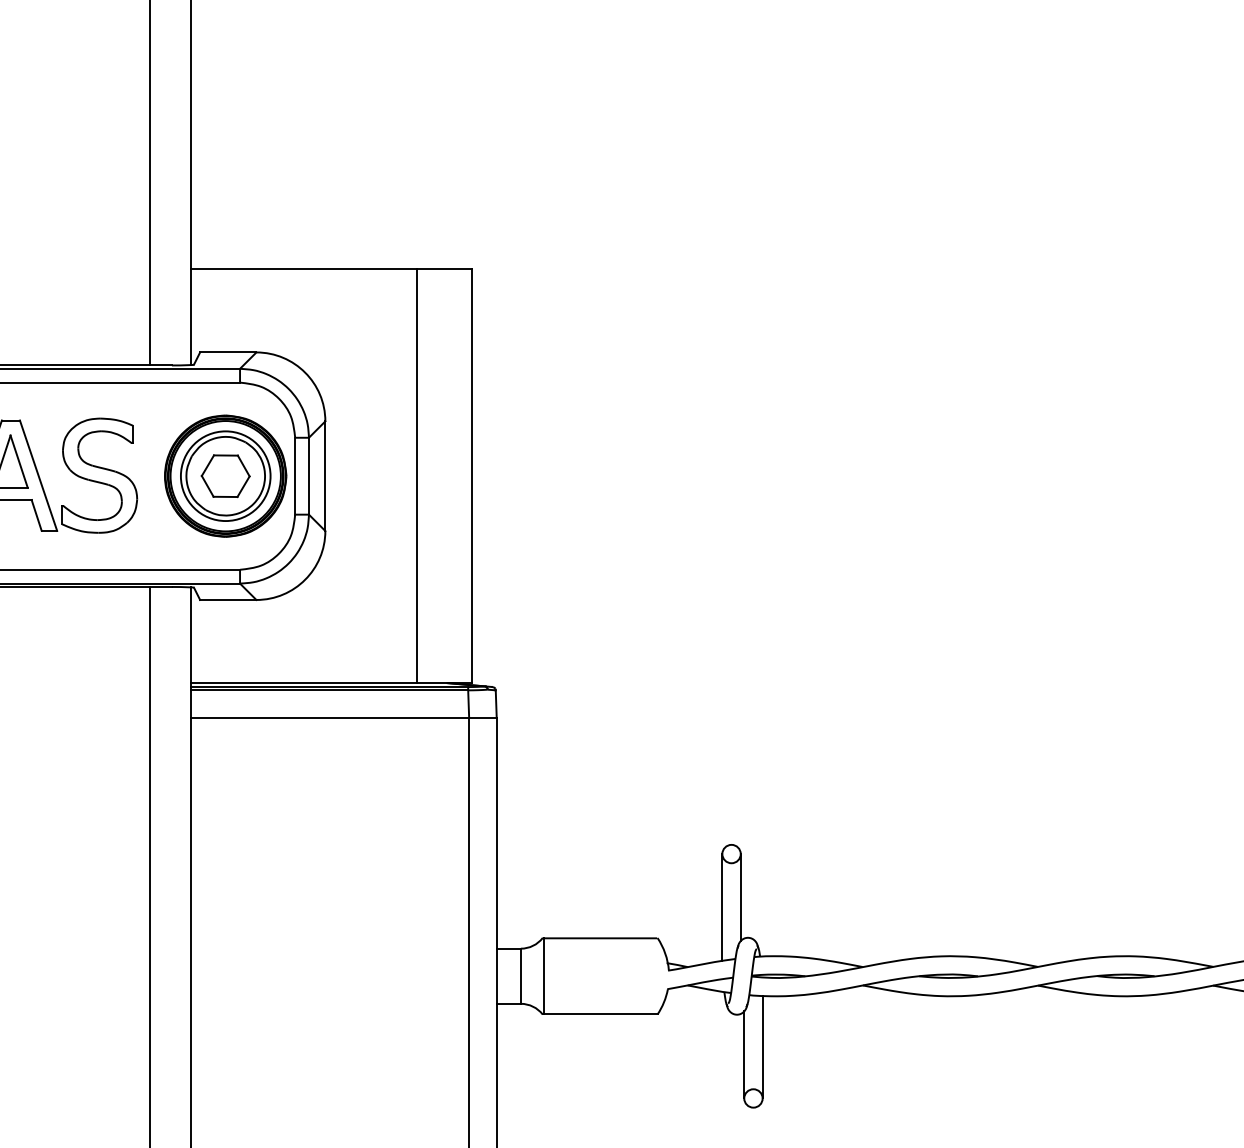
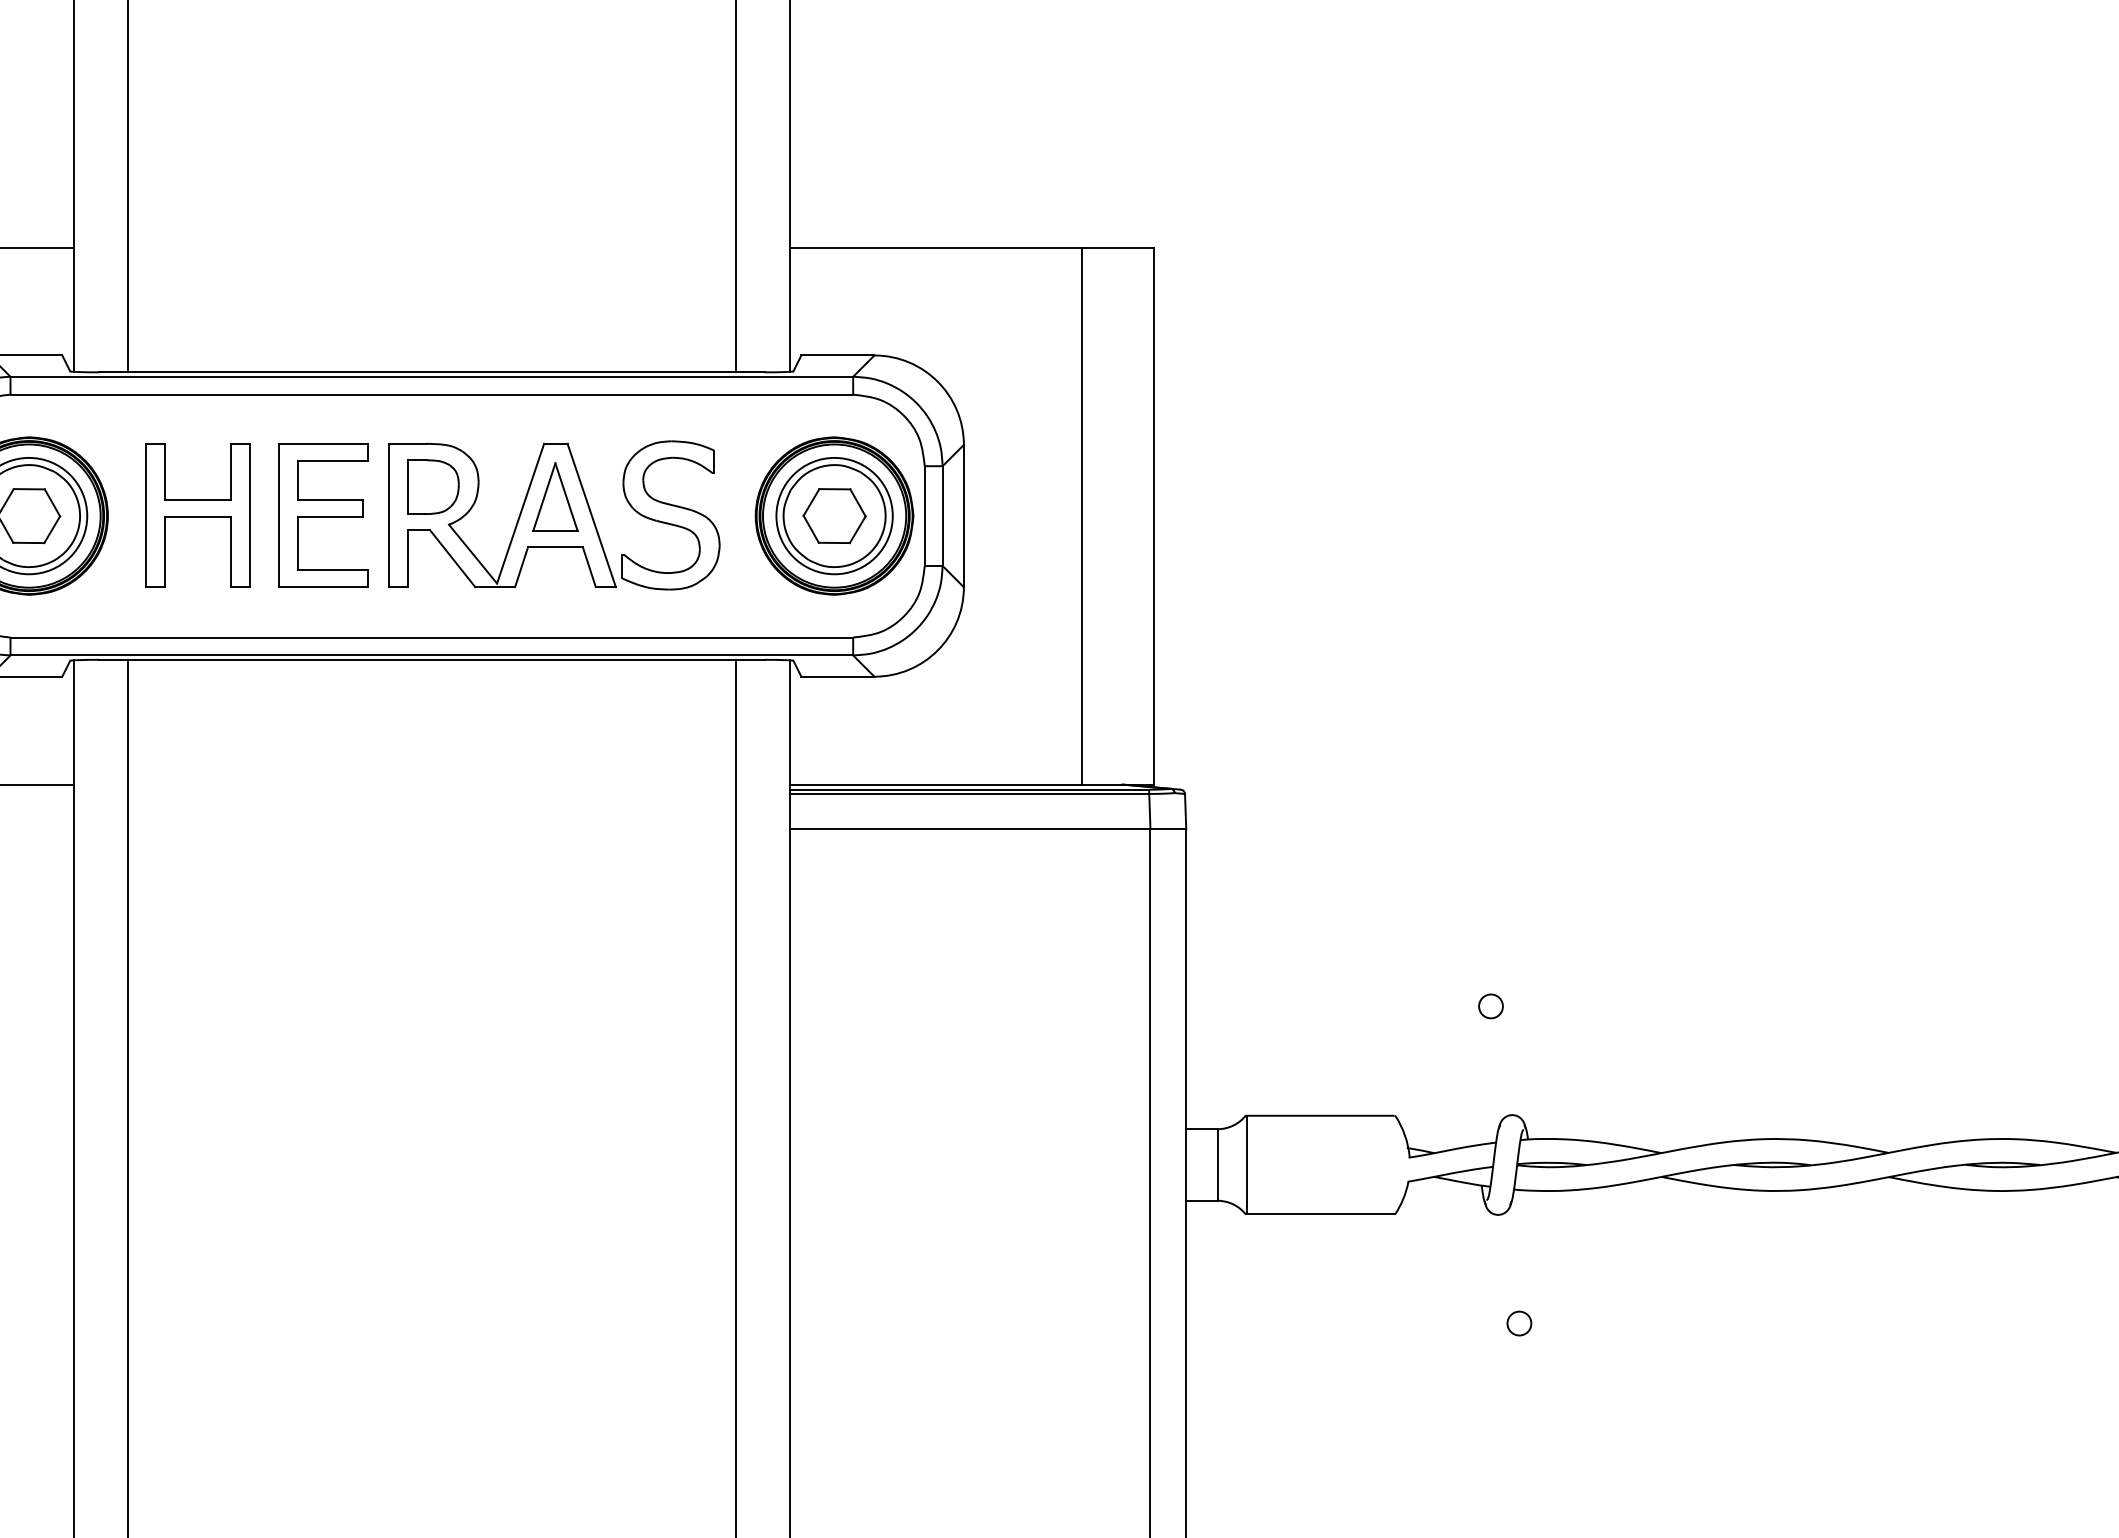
line: (740, 897) -> (1502, 1062), removed
line: (722, 907) -> (1479, 1075), removed
line: (762, 1046) -> (1531, 1256), removed
line: (744, 1054) -> (1507, 1266), removed

